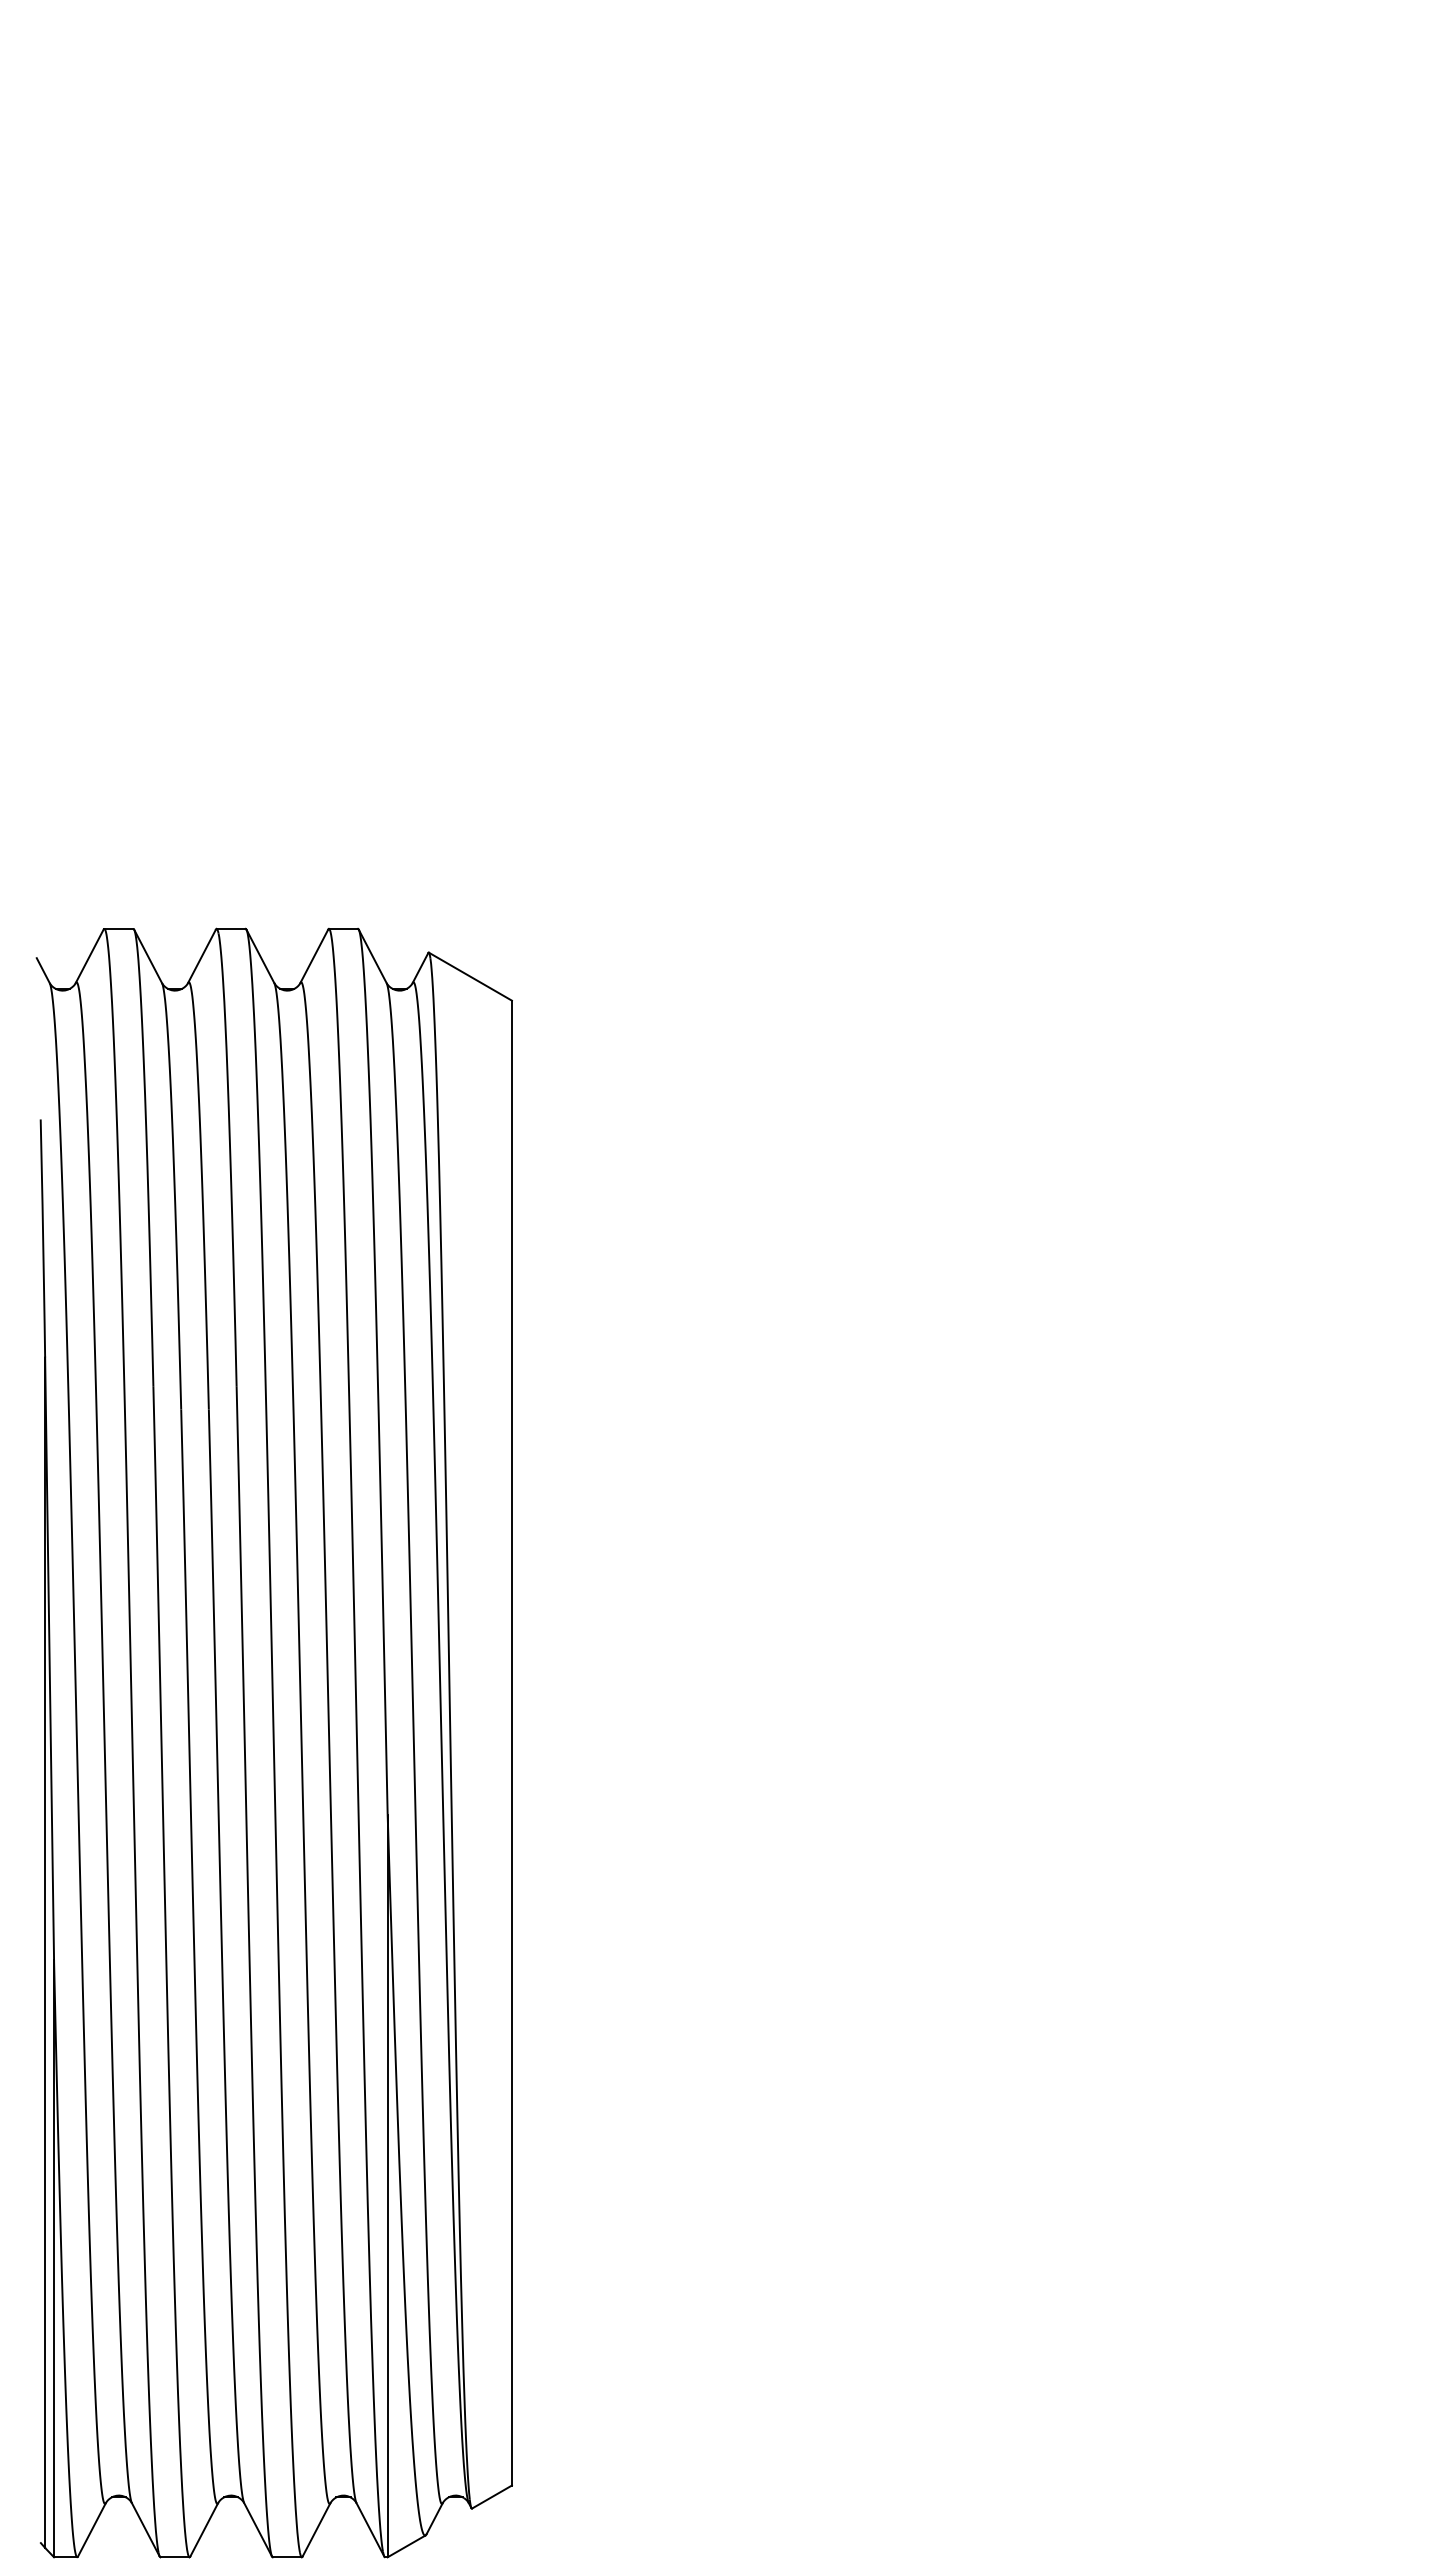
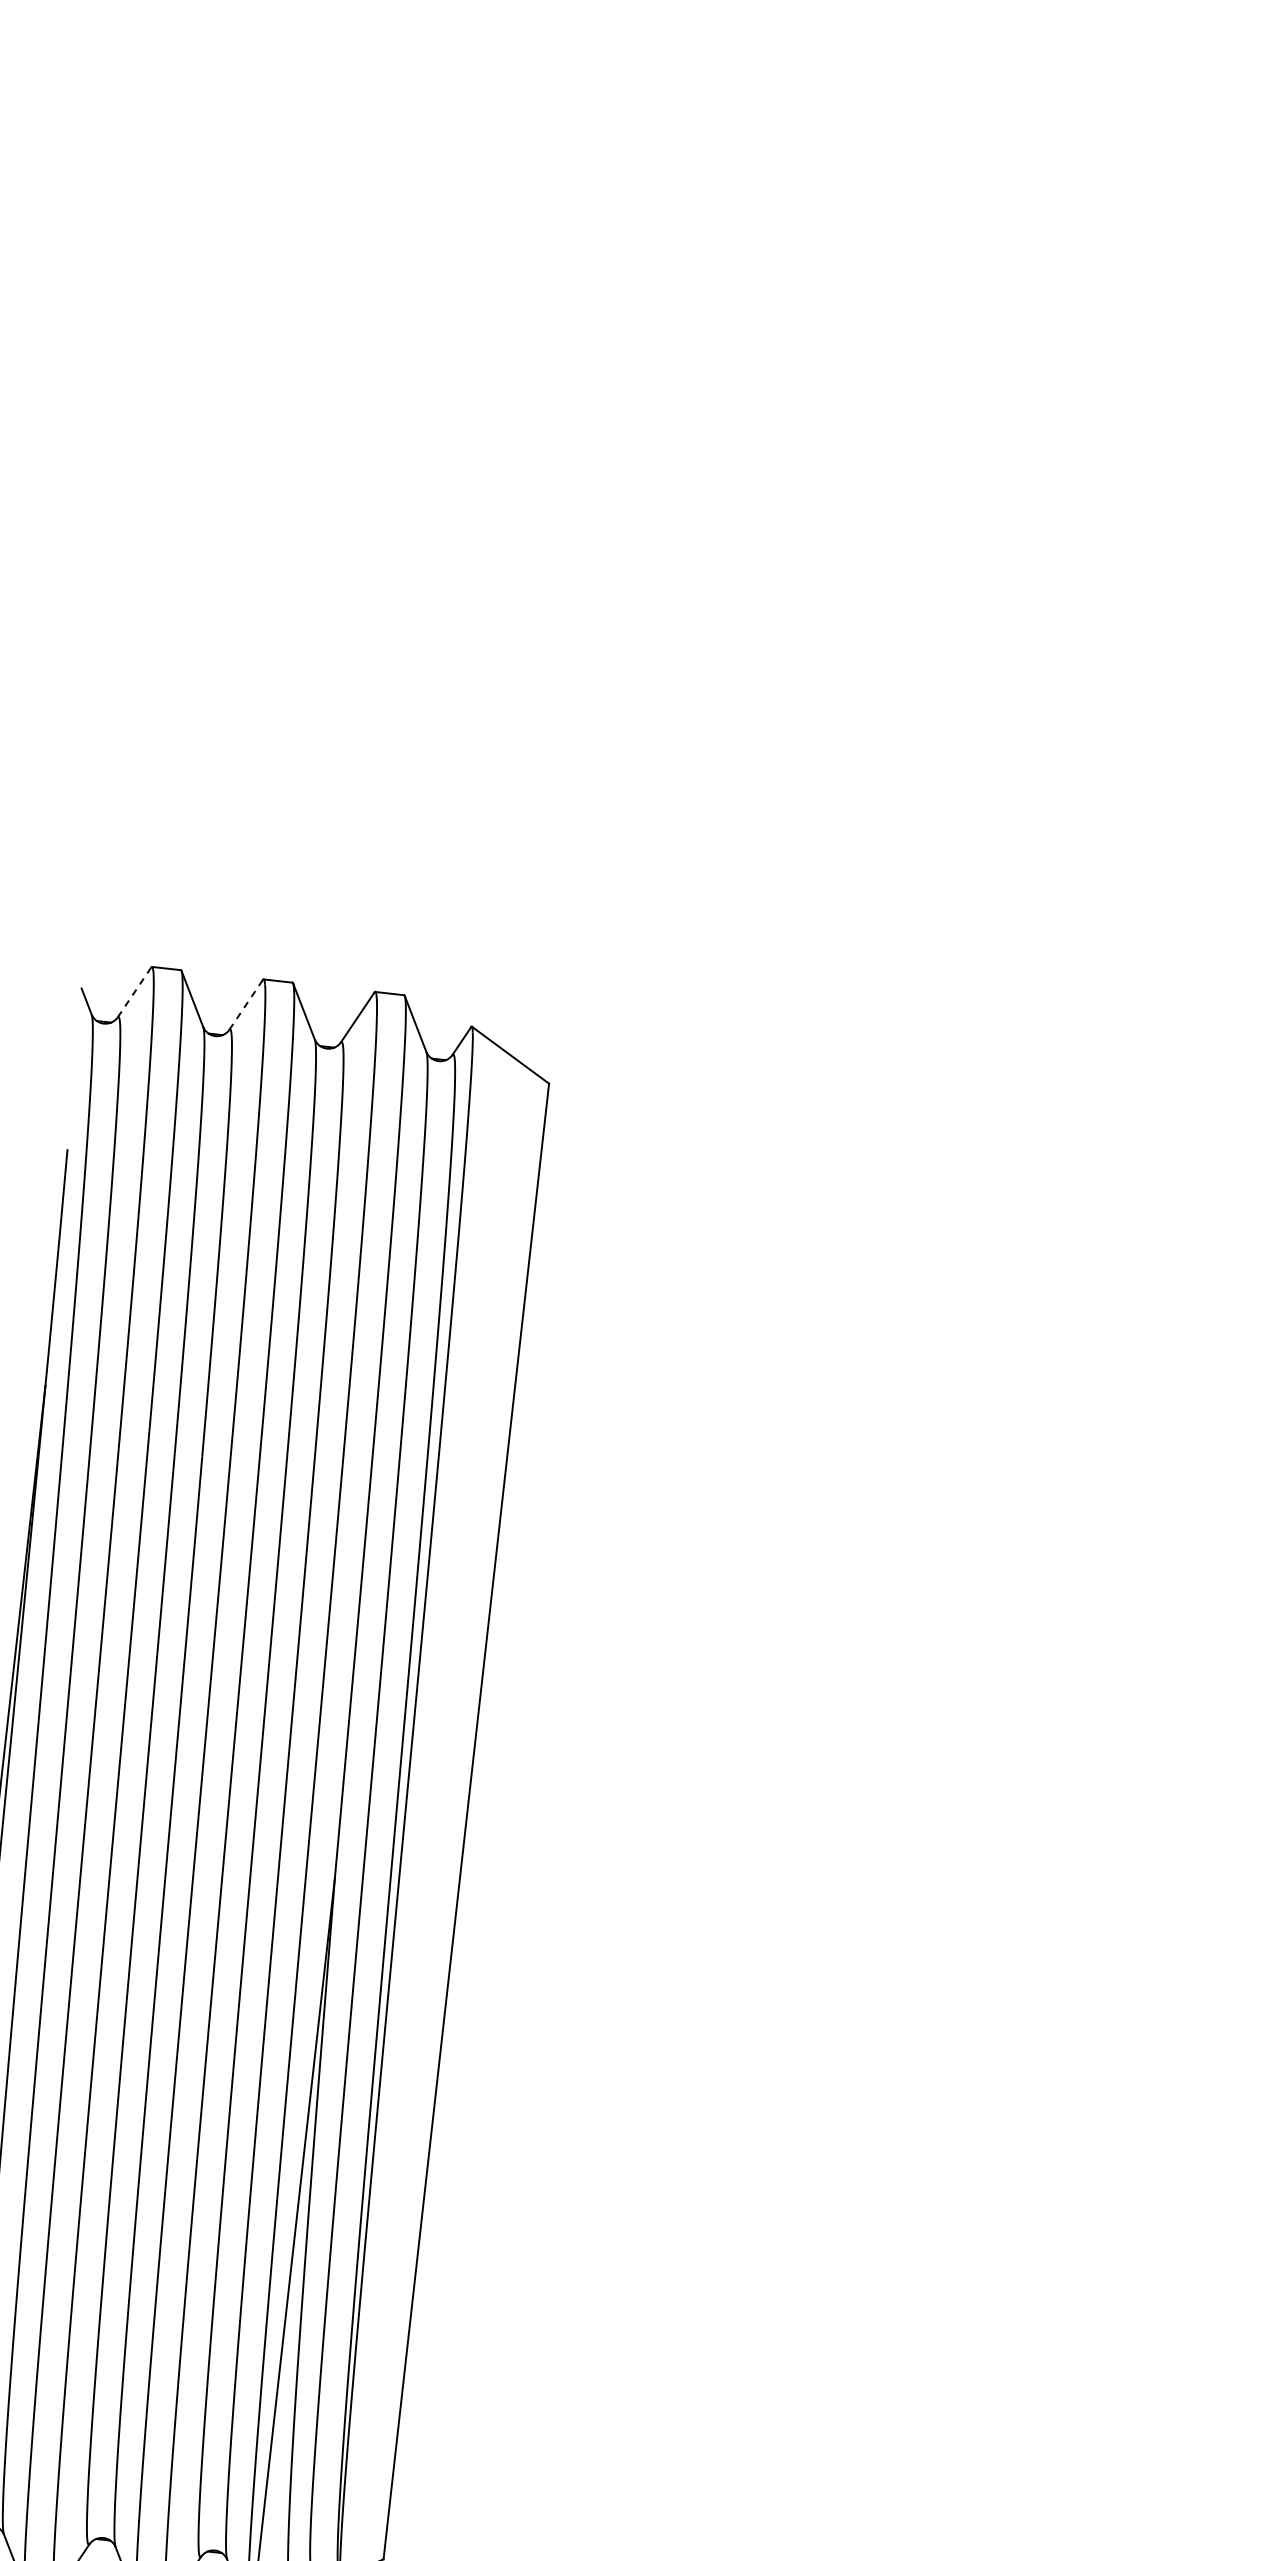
line: (89, 956) -> (134, 992), solid -> dashed
line: (201, 956) -> (245, 1005), solid -> dashed

